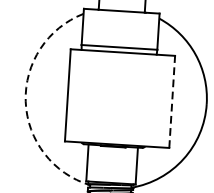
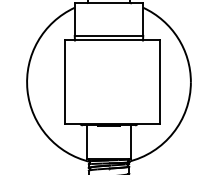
arc: (25, 101) -> (27, 90), dashed -> solid
line: (172, 102) -> (159, 82), dashed -> solid

